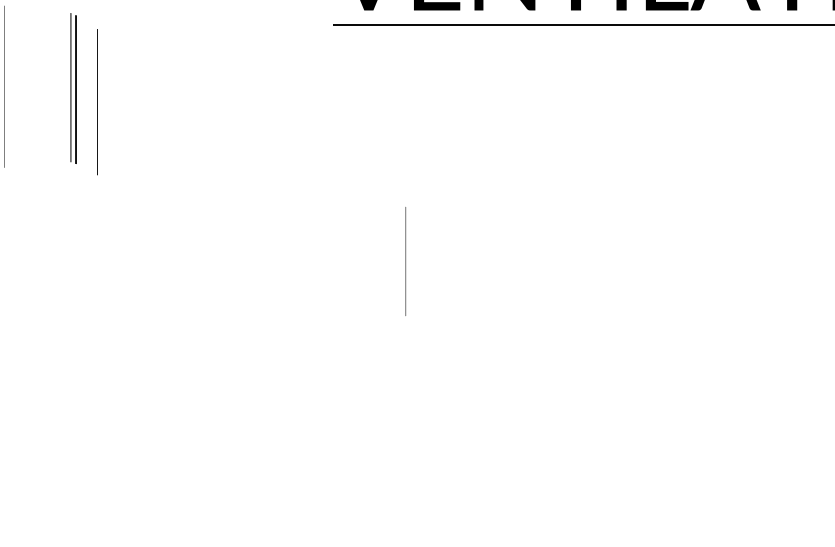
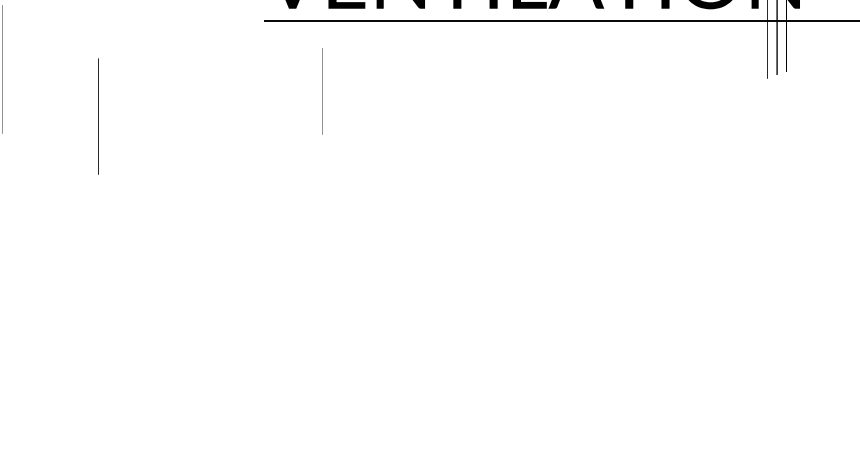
part: (73, 88) -> (57, 70), removed
line: (97, 101) -> (98, 116), moved
line: (406, 261) -> (322, 91), moved

